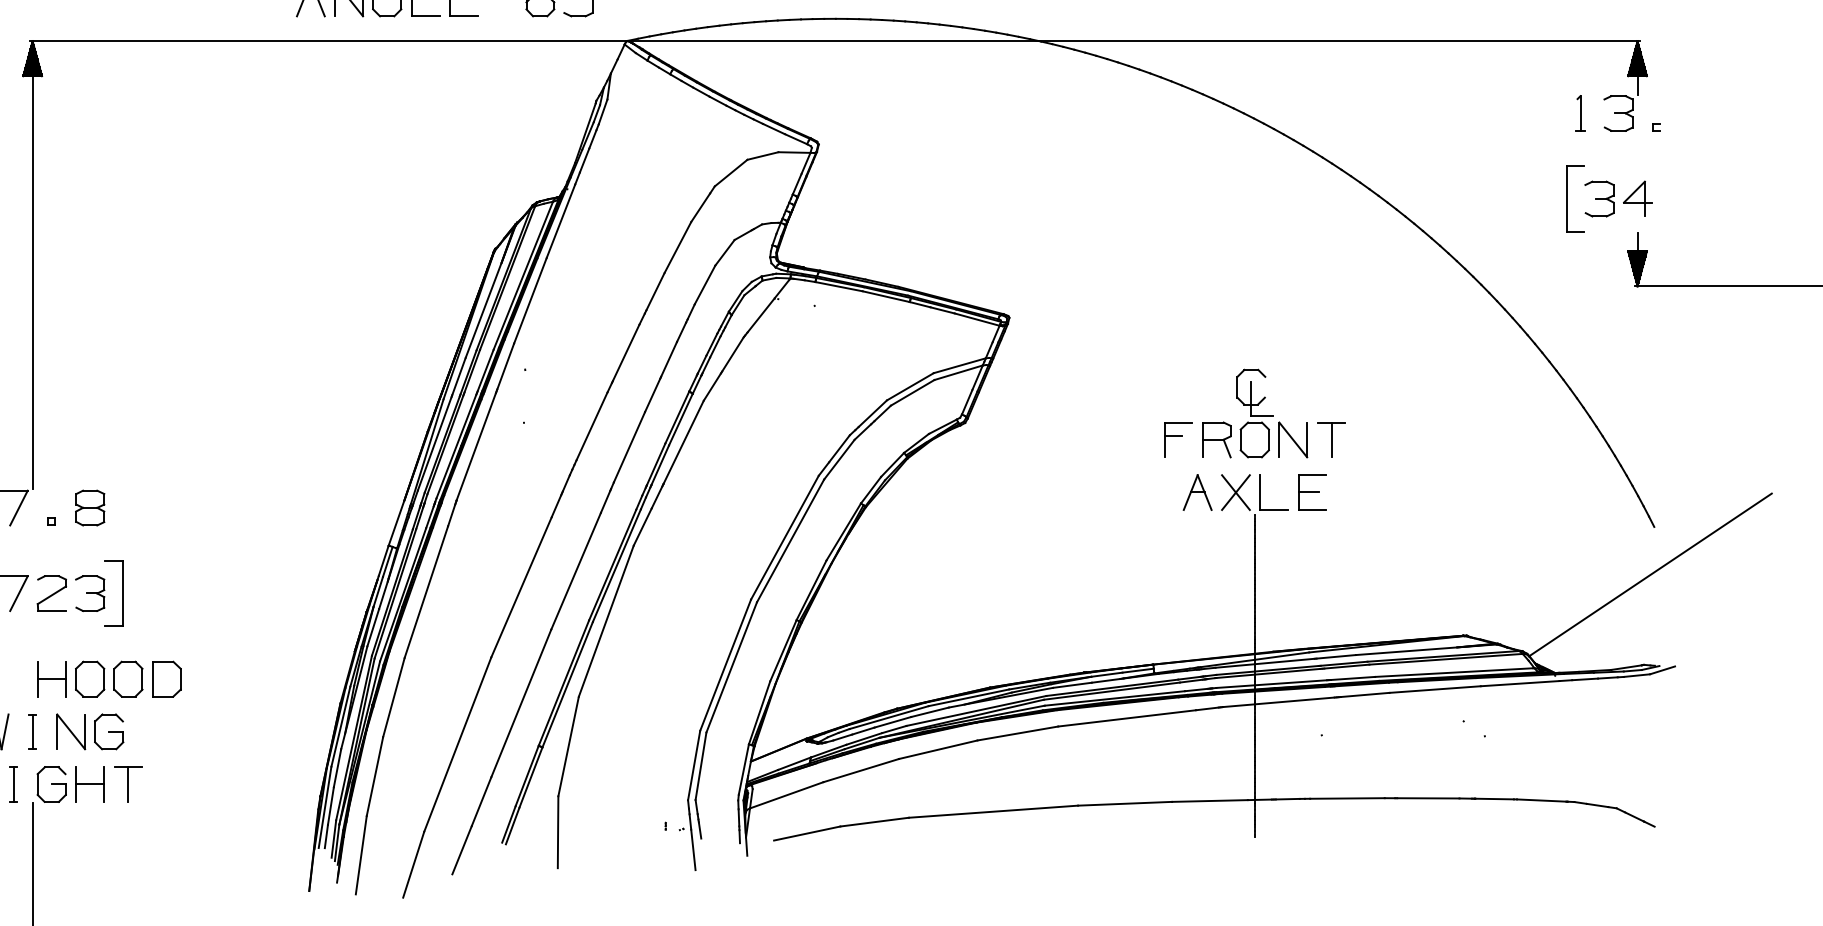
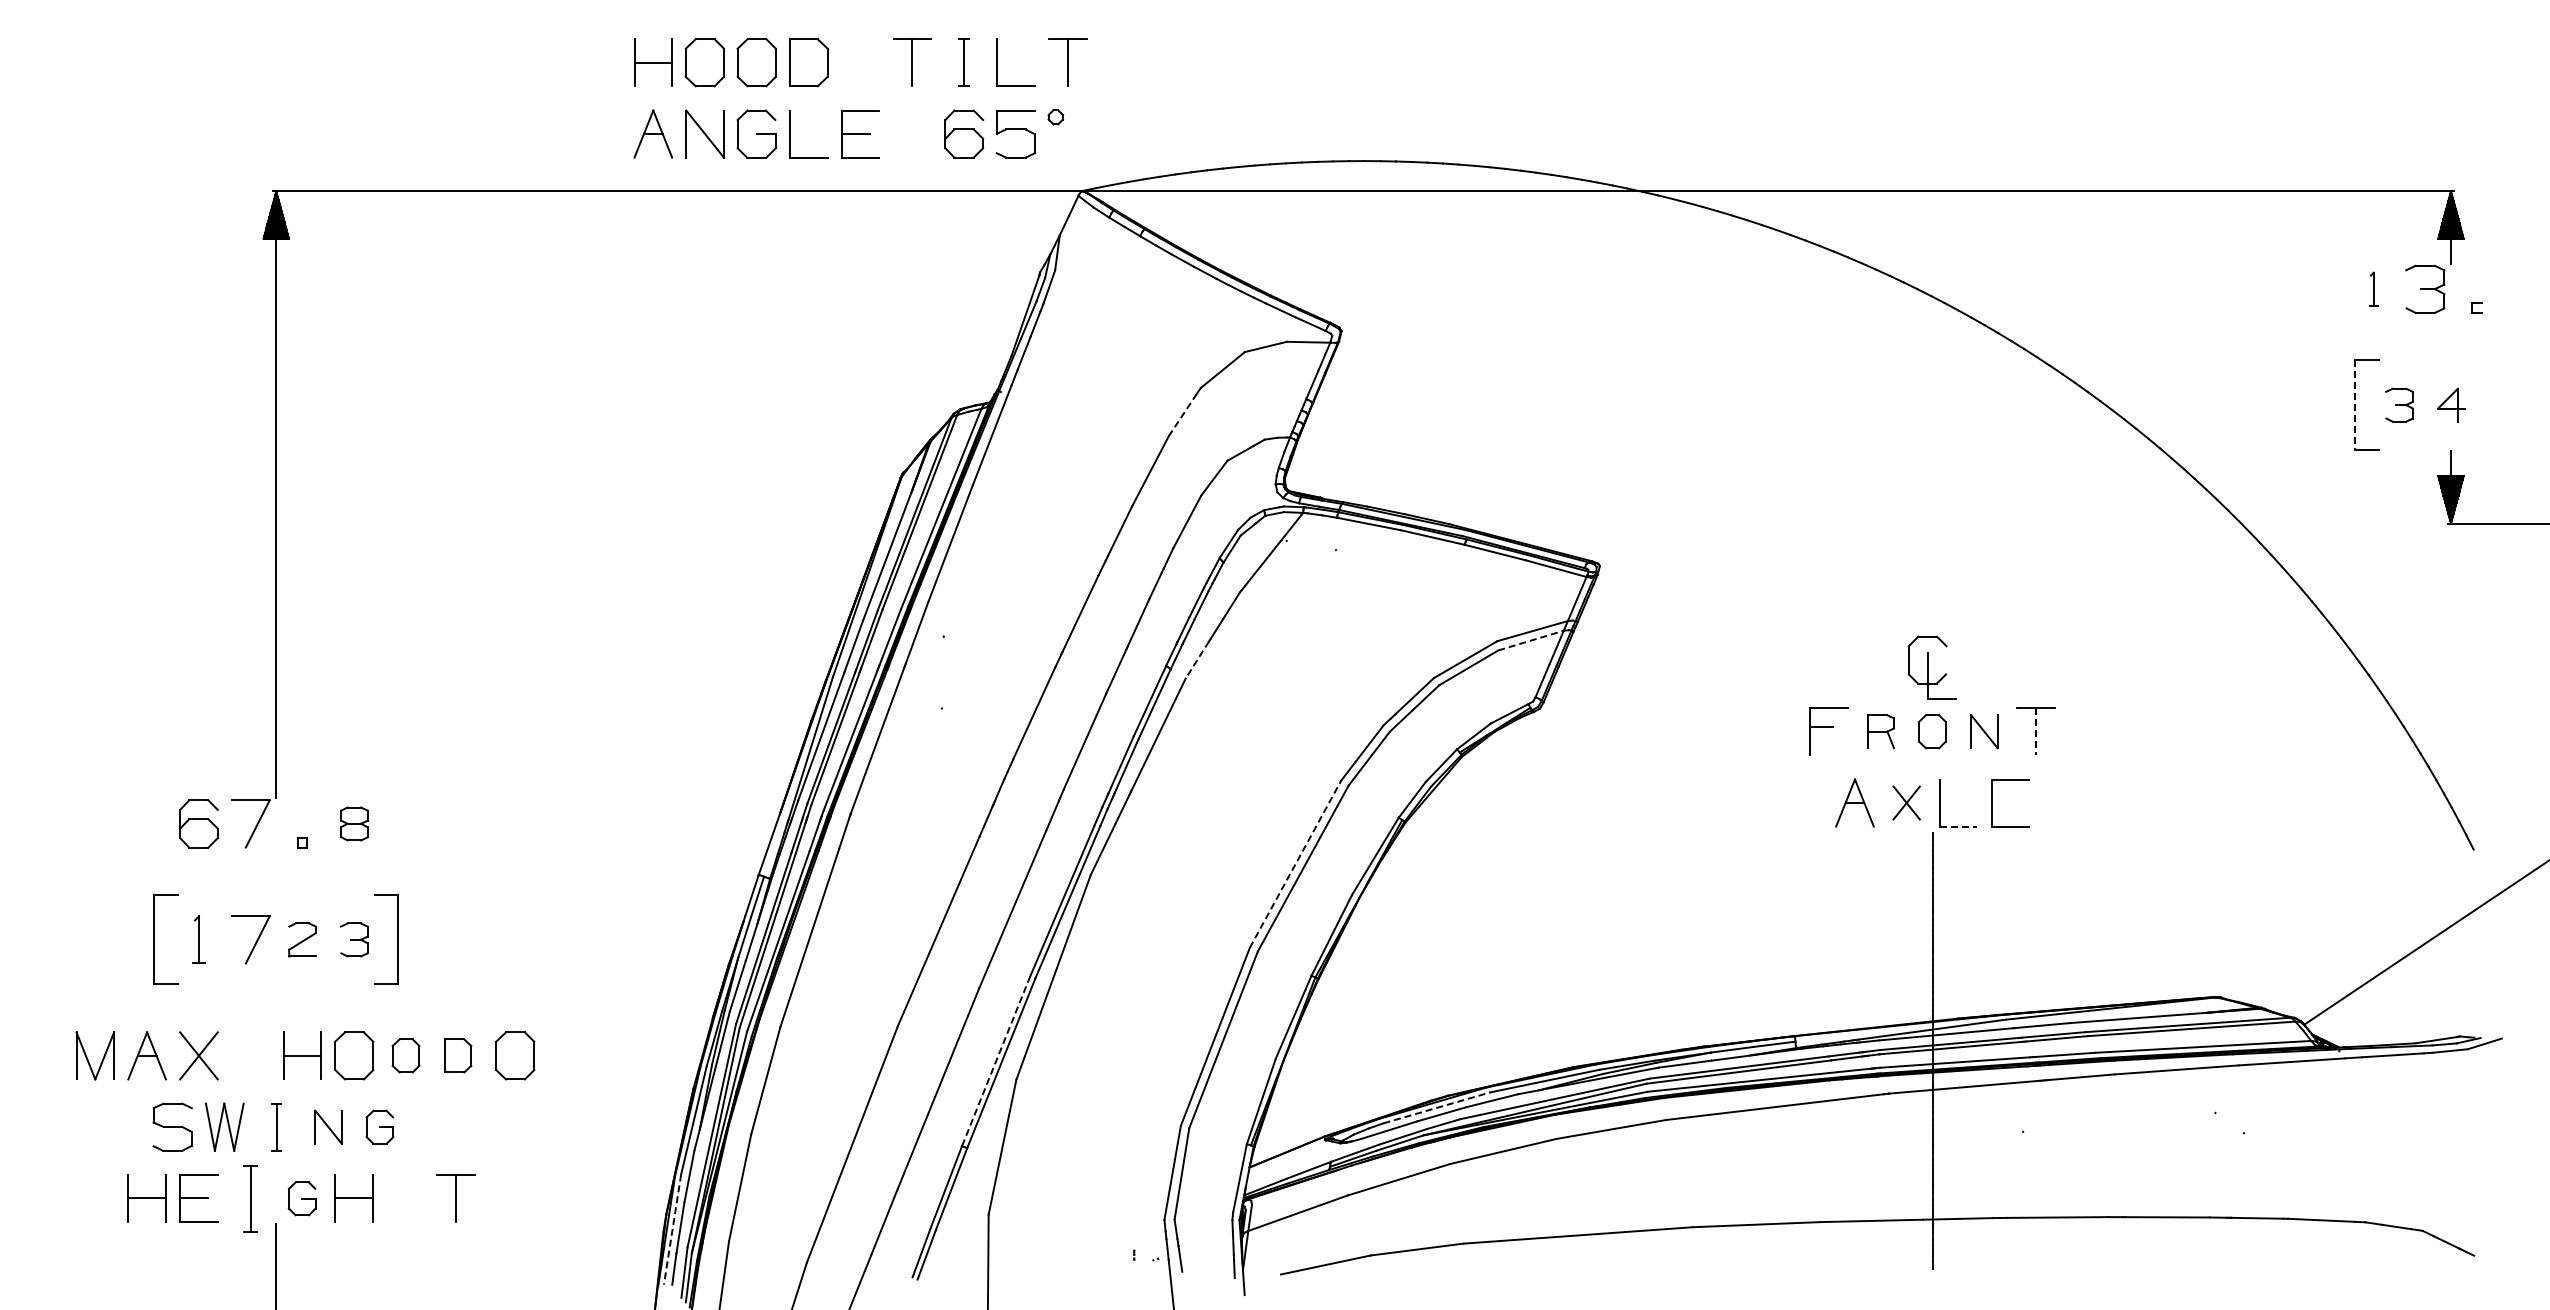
part: (1580, 112) -> (2373, 288), size x0.7
part: (1599, 198) -> (2399, 404), size x0.7
part: (1637, 198) -> (2450, 404), size x0.7
line: (1566, 199) -> (2354, 405), solid -> dashed
line: (700, 207) -> (1181, 416), solid -> dashed
line: (958, 372) -> (1531, 640), solid -> dashed
line: (712, 387) -> (1197, 660), solid -> dashed
part: (1216, 439) -> (1880, 731), size x0.7
part: (1254, 439) -> (1932, 731), size x0.7
part: (1293, 439) -> (1984, 731), size x0.7
line: (1331, 439) -> (2036, 731), solid -> dashed
part: (1235, 492) -> (1906, 802), size x0.7
line: (1308, 492) -> (2005, 802), removed
part: (90, 507) -> (354, 823), size x0.7
line: (1274, 509) -> (1958, 826), solid -> dashed
line: (784, 537) -> (1295, 863), solid -> dashed
part: (51, 593) -> (302, 939), size x0.7
part: (90, 593) -> (354, 939), size x0.7
part: (127, 678) -> (405, 1055), size x0.7
part: (166, 678) -> (457, 1055), size x0.7
part: (209, 678) -> (515, 1055), added
line: (564, 683) -> (996, 1061), solid -> dashed
line: (888, 717) -> (1436, 1107), solid -> dashed
part: (71, 731) -> (328, 1126), size x0.7
part: (108, 731) -> (379, 1126), size x0.7
part: (13, 784) -> (250, 1198), size x1.4
part: (51, 784) -> (302, 1198), size x0.7
part: (127, 784) -> (455, 1198), moved
line: (325, 807) -> (672, 1229), solid -> dashed

